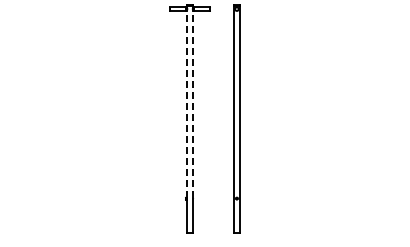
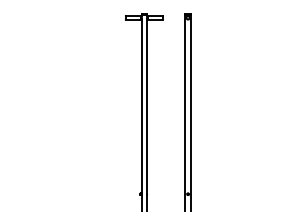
line: (186, 103) -> (141, 105), dashed -> solid
line: (193, 104) -> (147, 106), dashed -> solid

